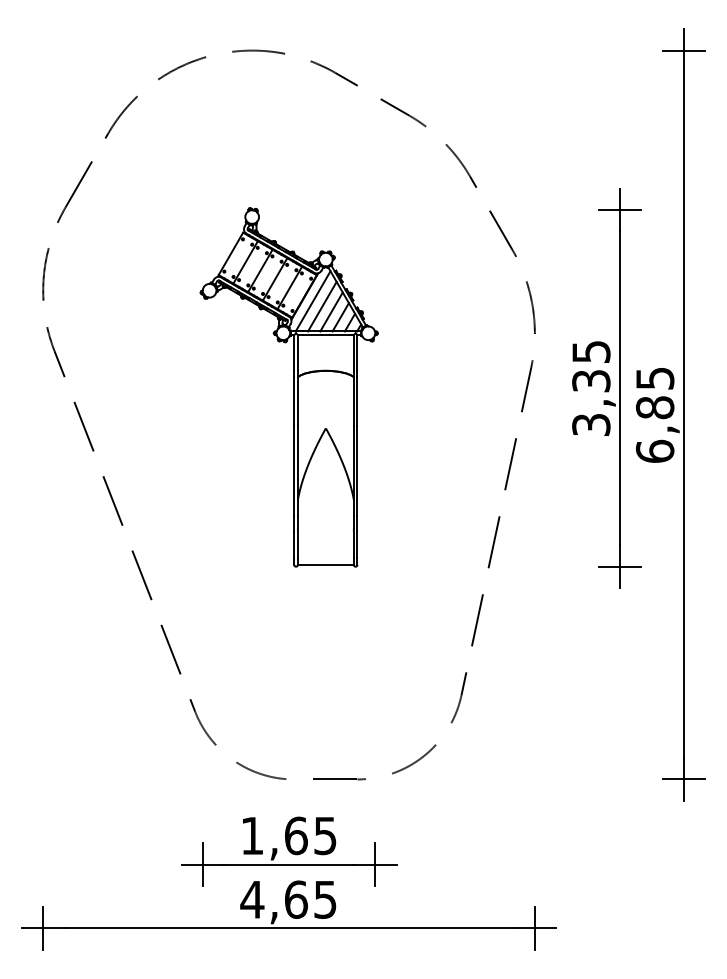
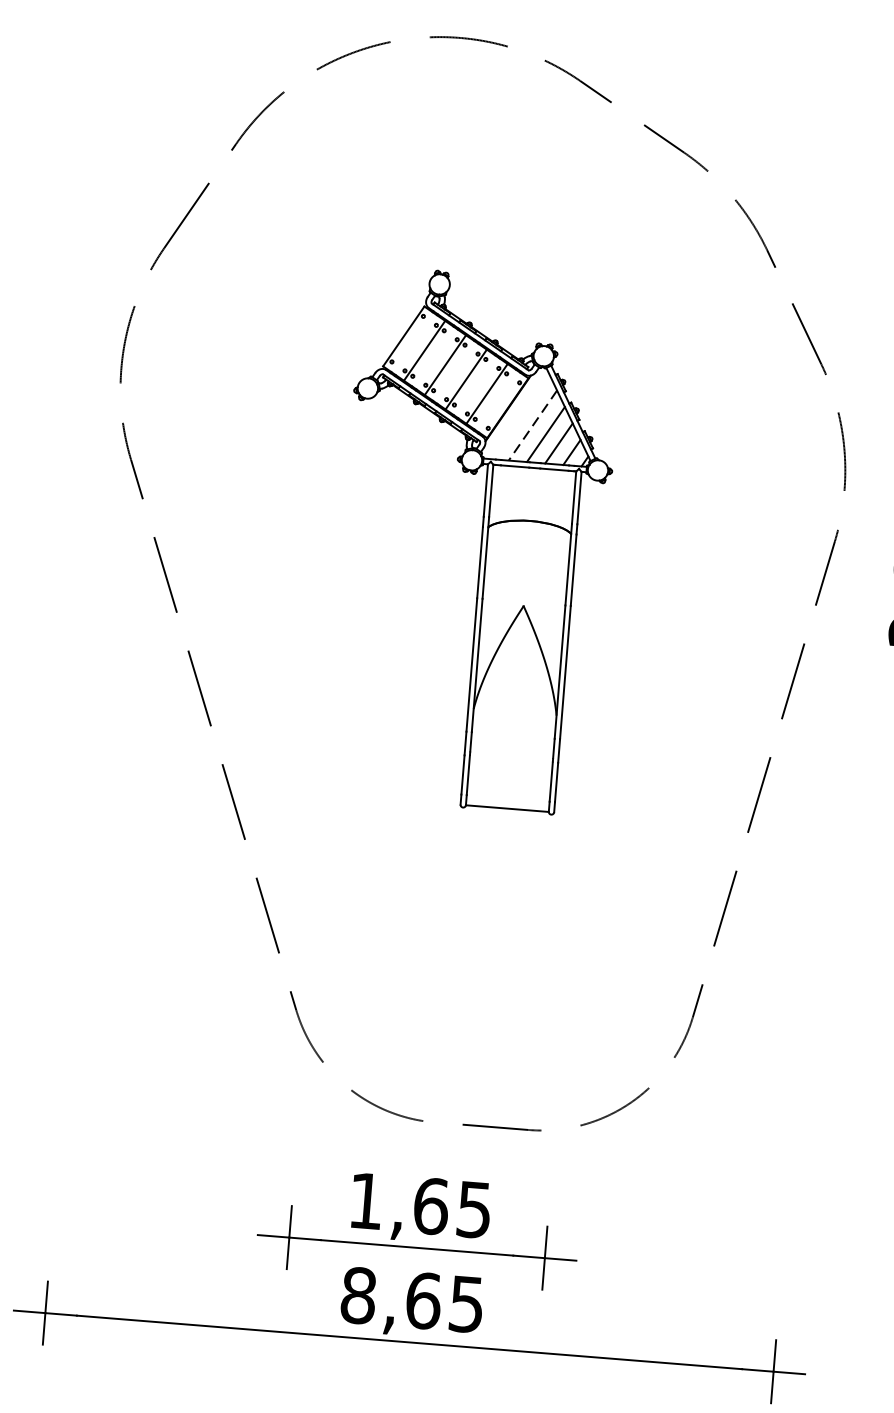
line: (312, 301) -> (518, 416), removed
line: (322, 306) -> (533, 425), solid -> dashed
text: (252, 899) -> (358, 1295), 4,65 -> 8,65

